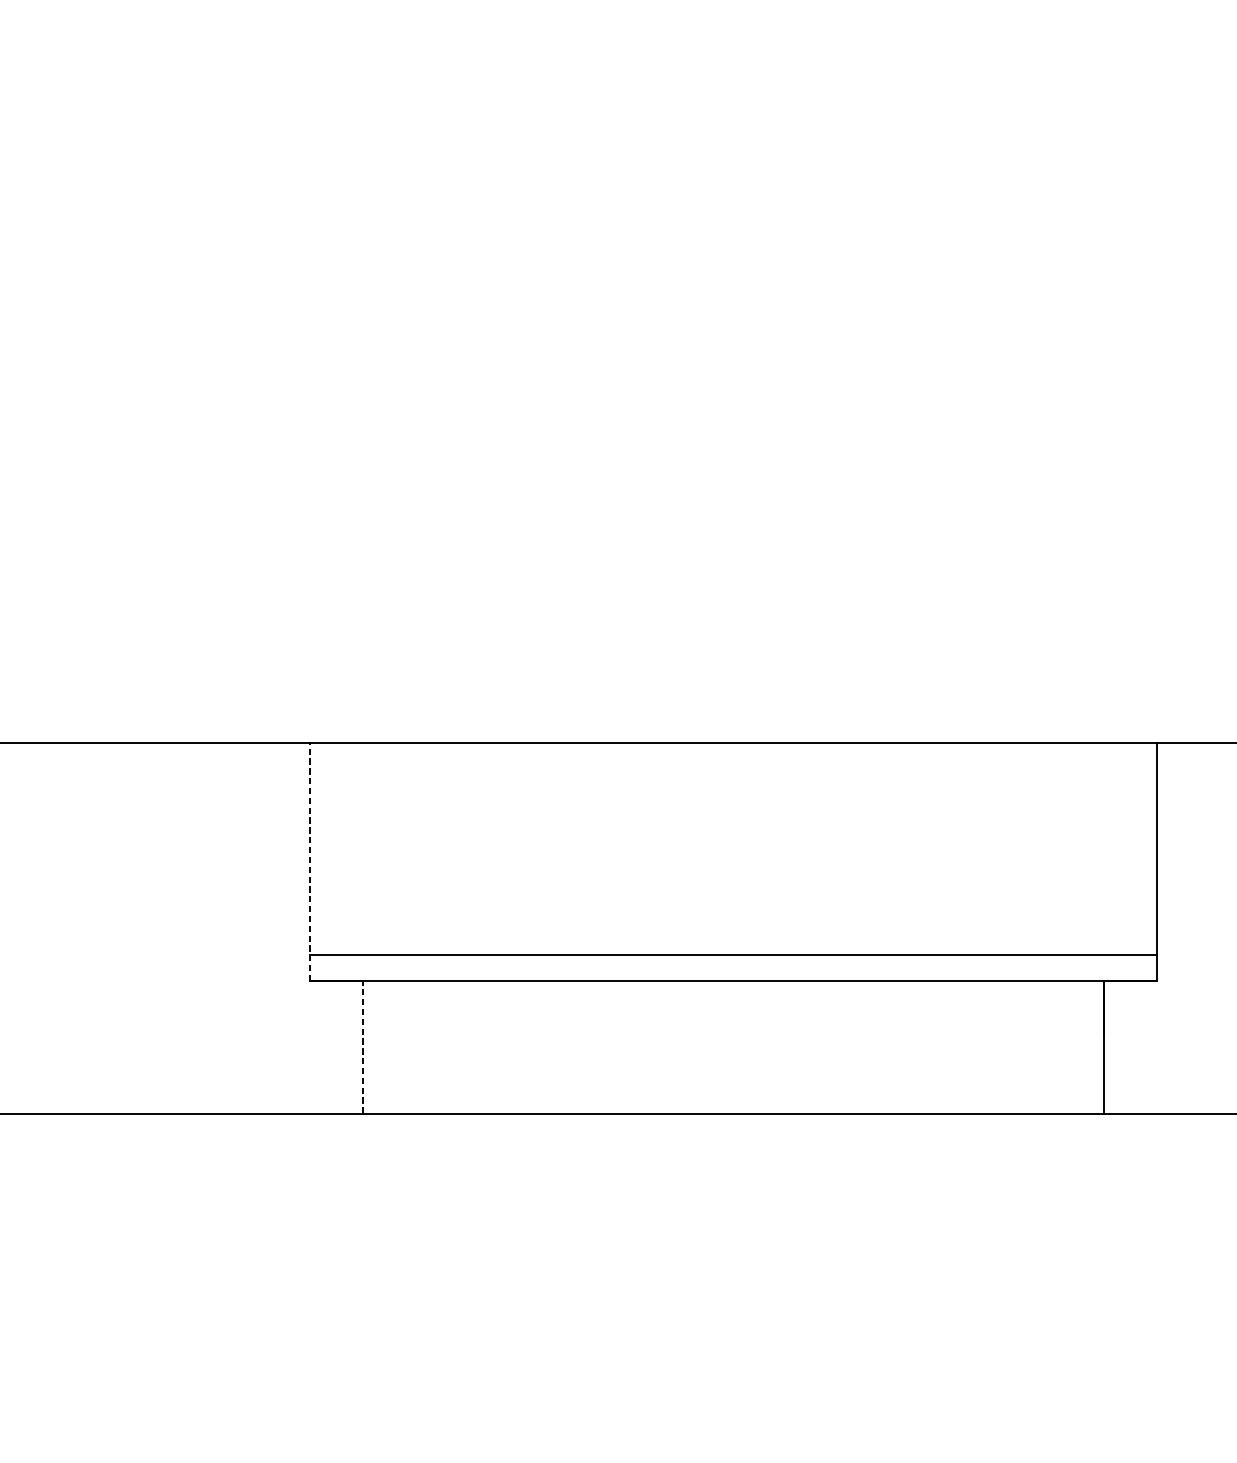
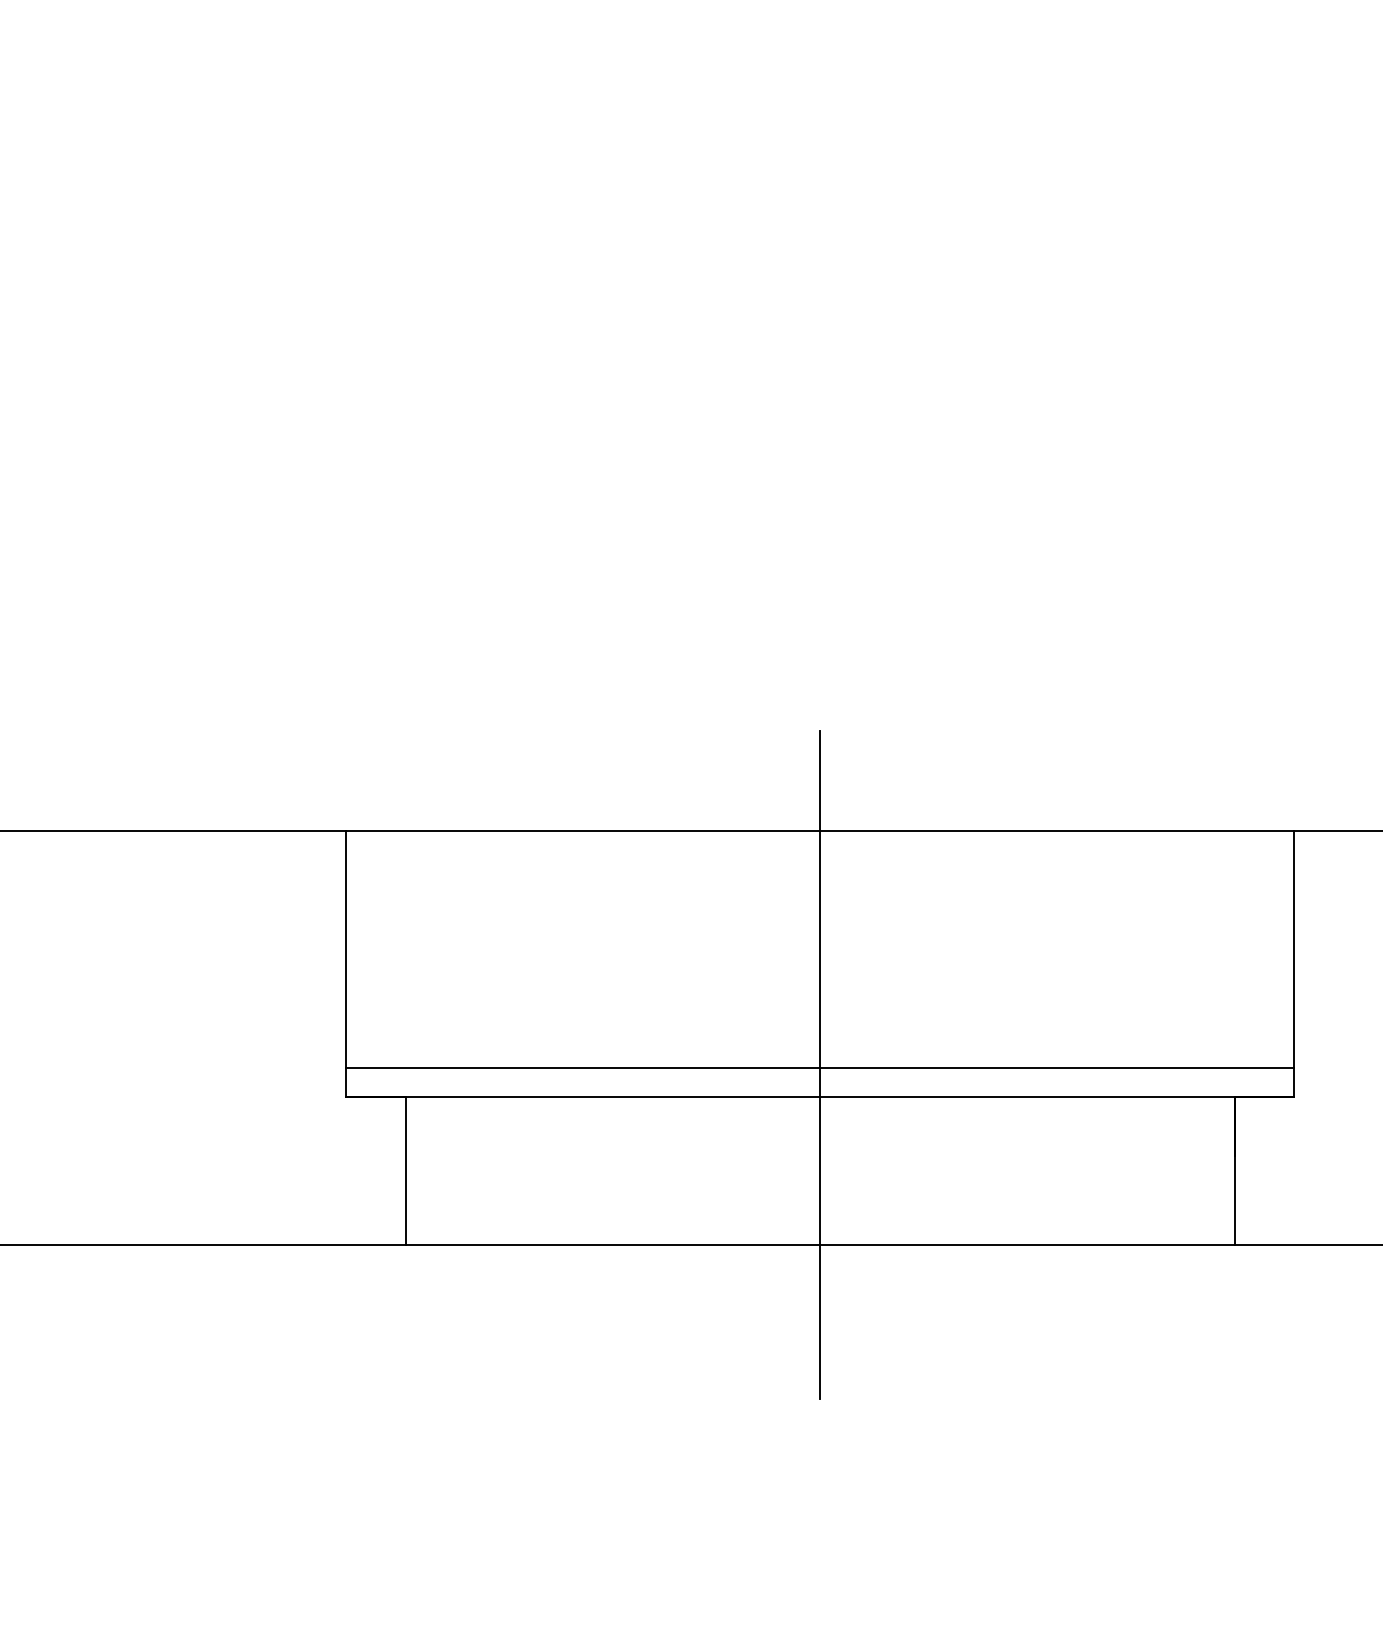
line: (309, 861) -> (346, 963), dashed -> solid
line: (733, 951) -> (820, 1064), added
line: (362, 1046) -> (405, 1170), dashed -> solid

